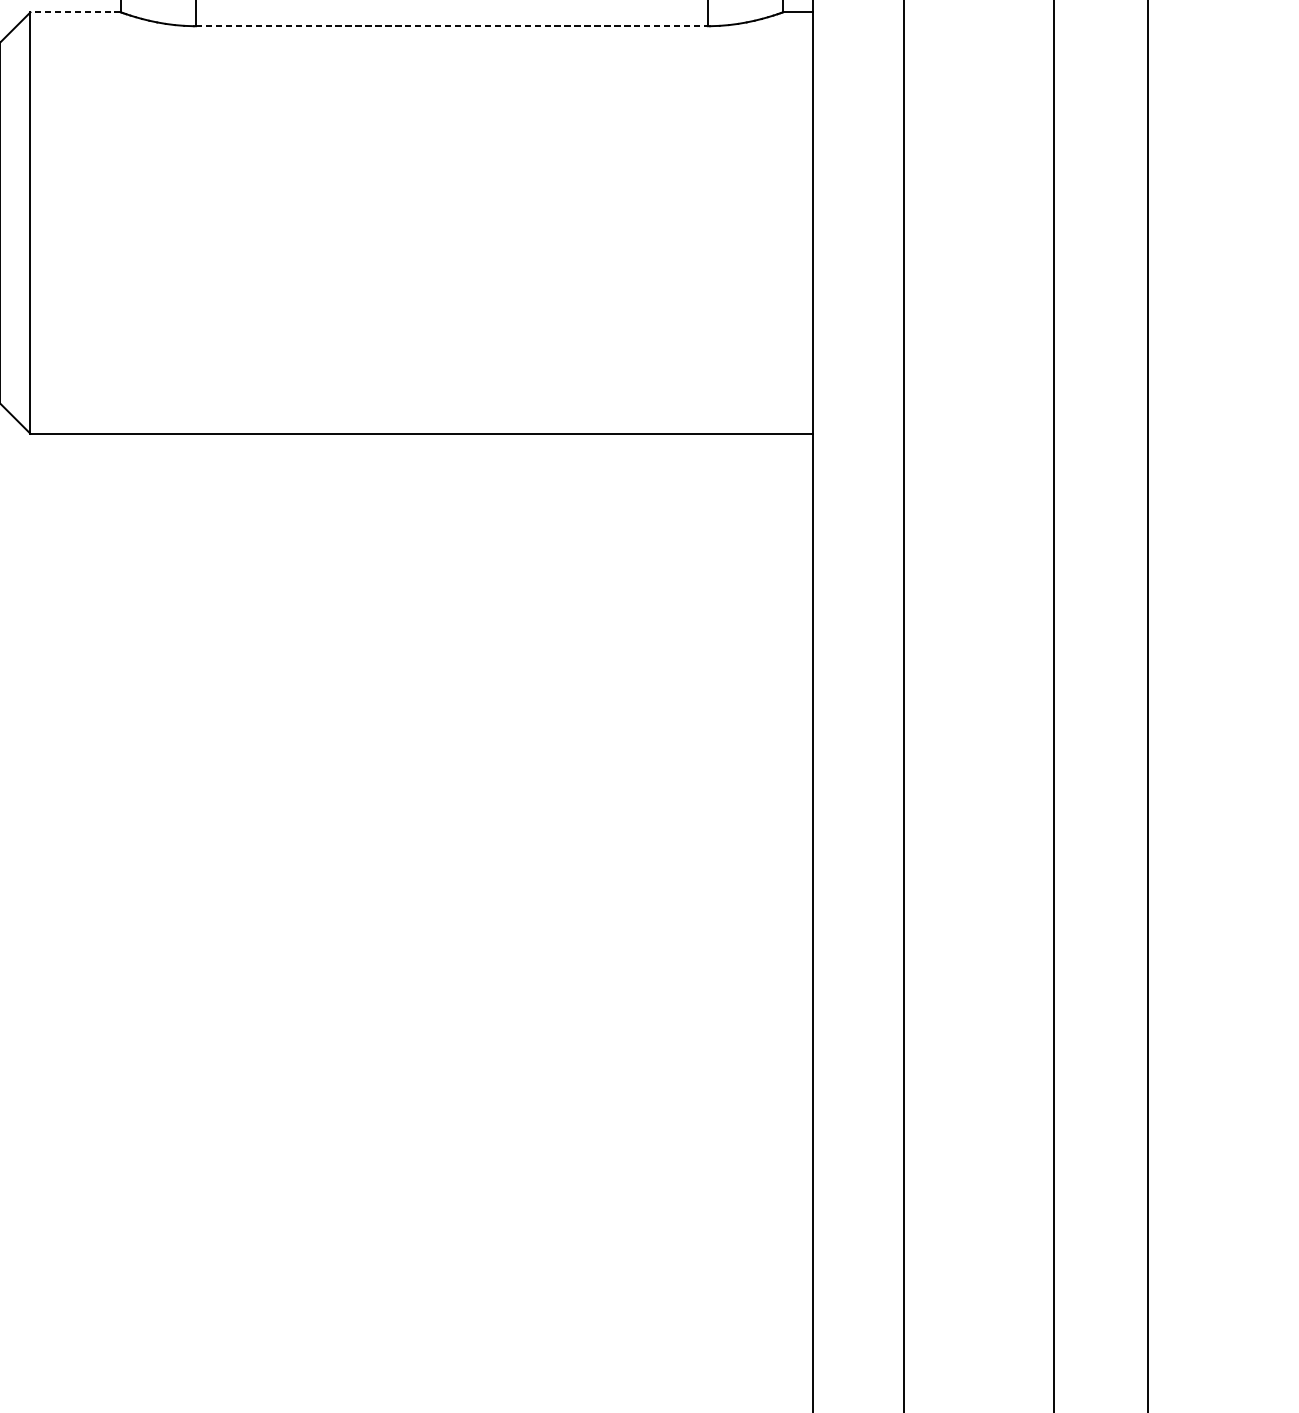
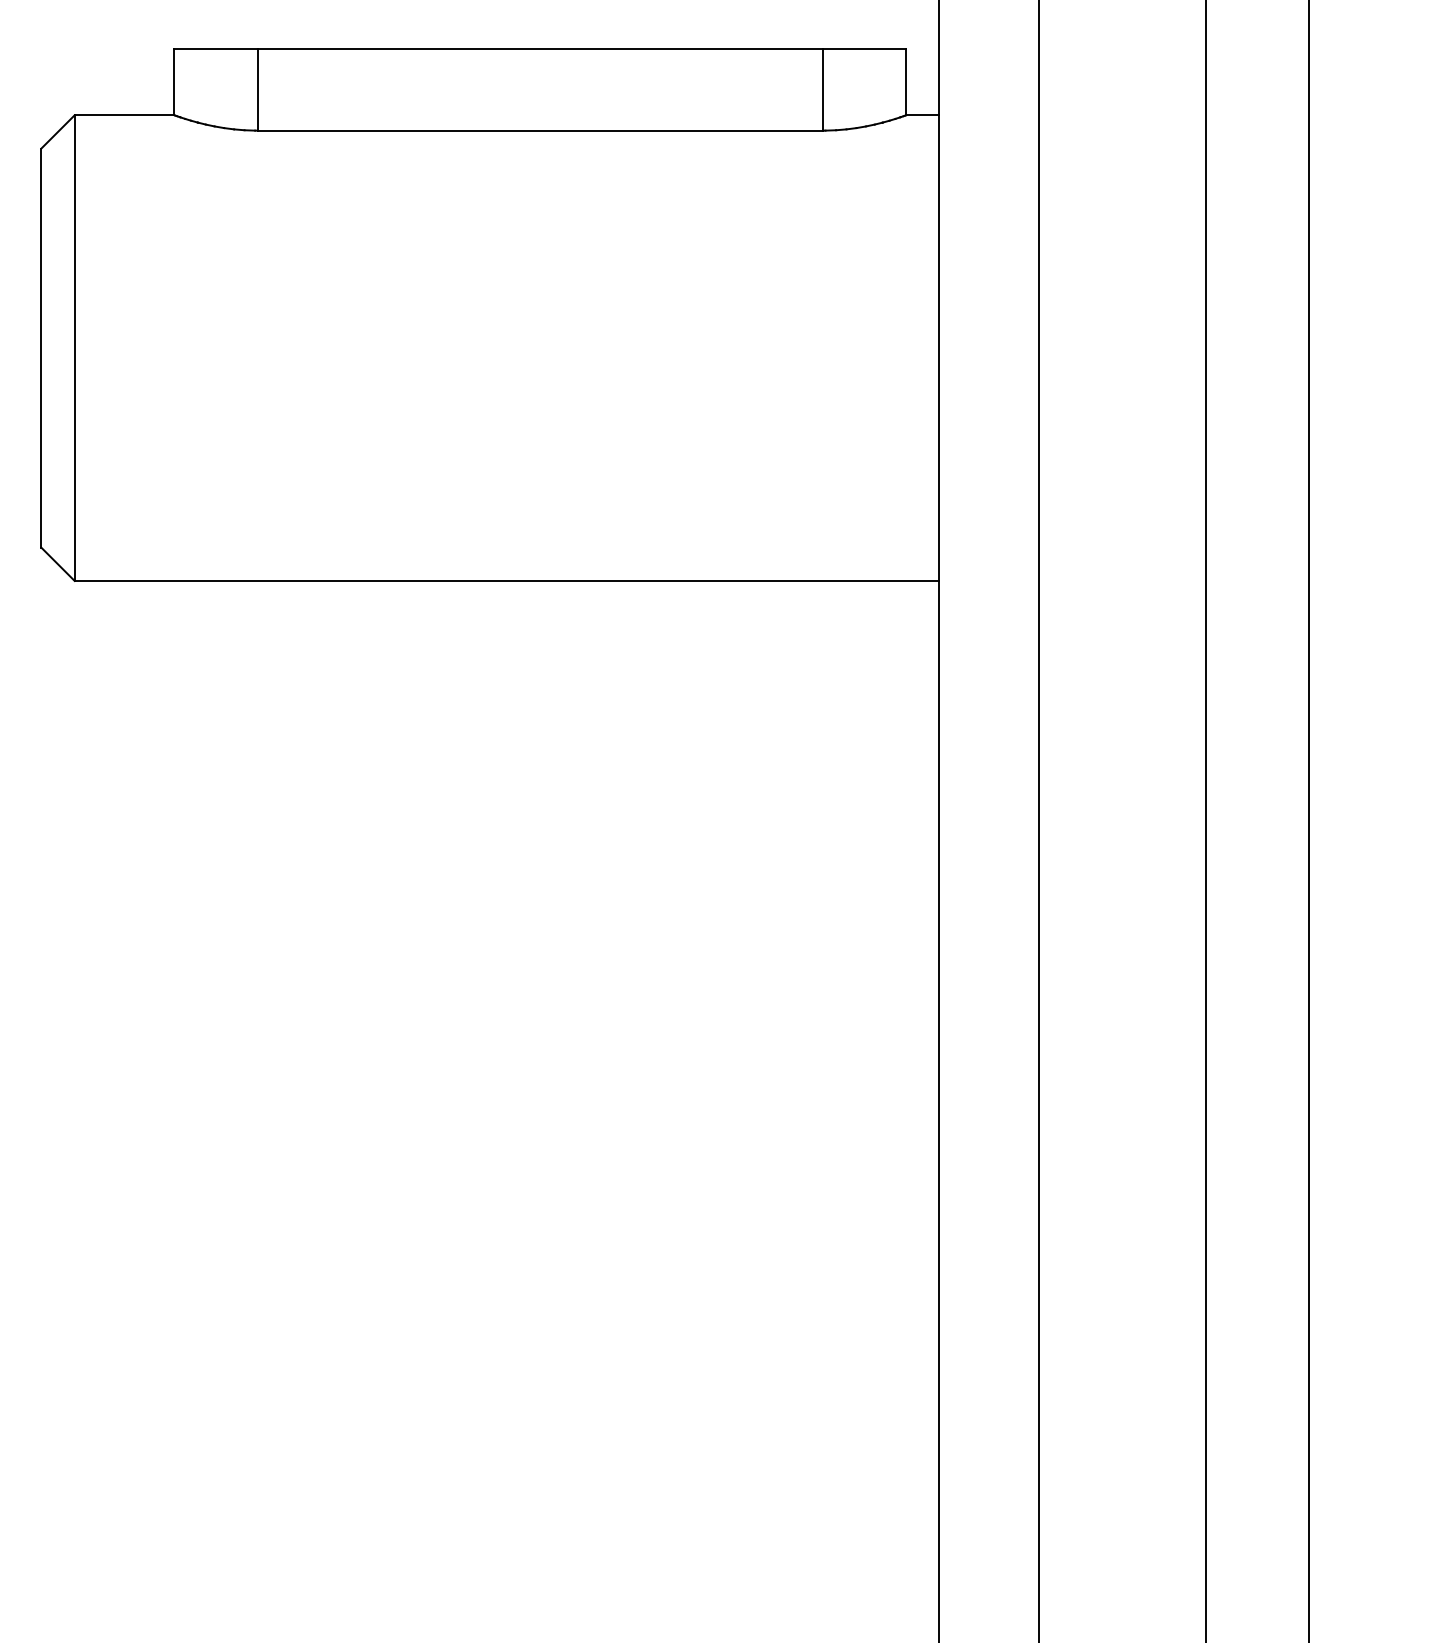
line: (75, 12) -> (124, 115), dashed -> solid
line: (452, 26) -> (540, 130), dashed -> solid

